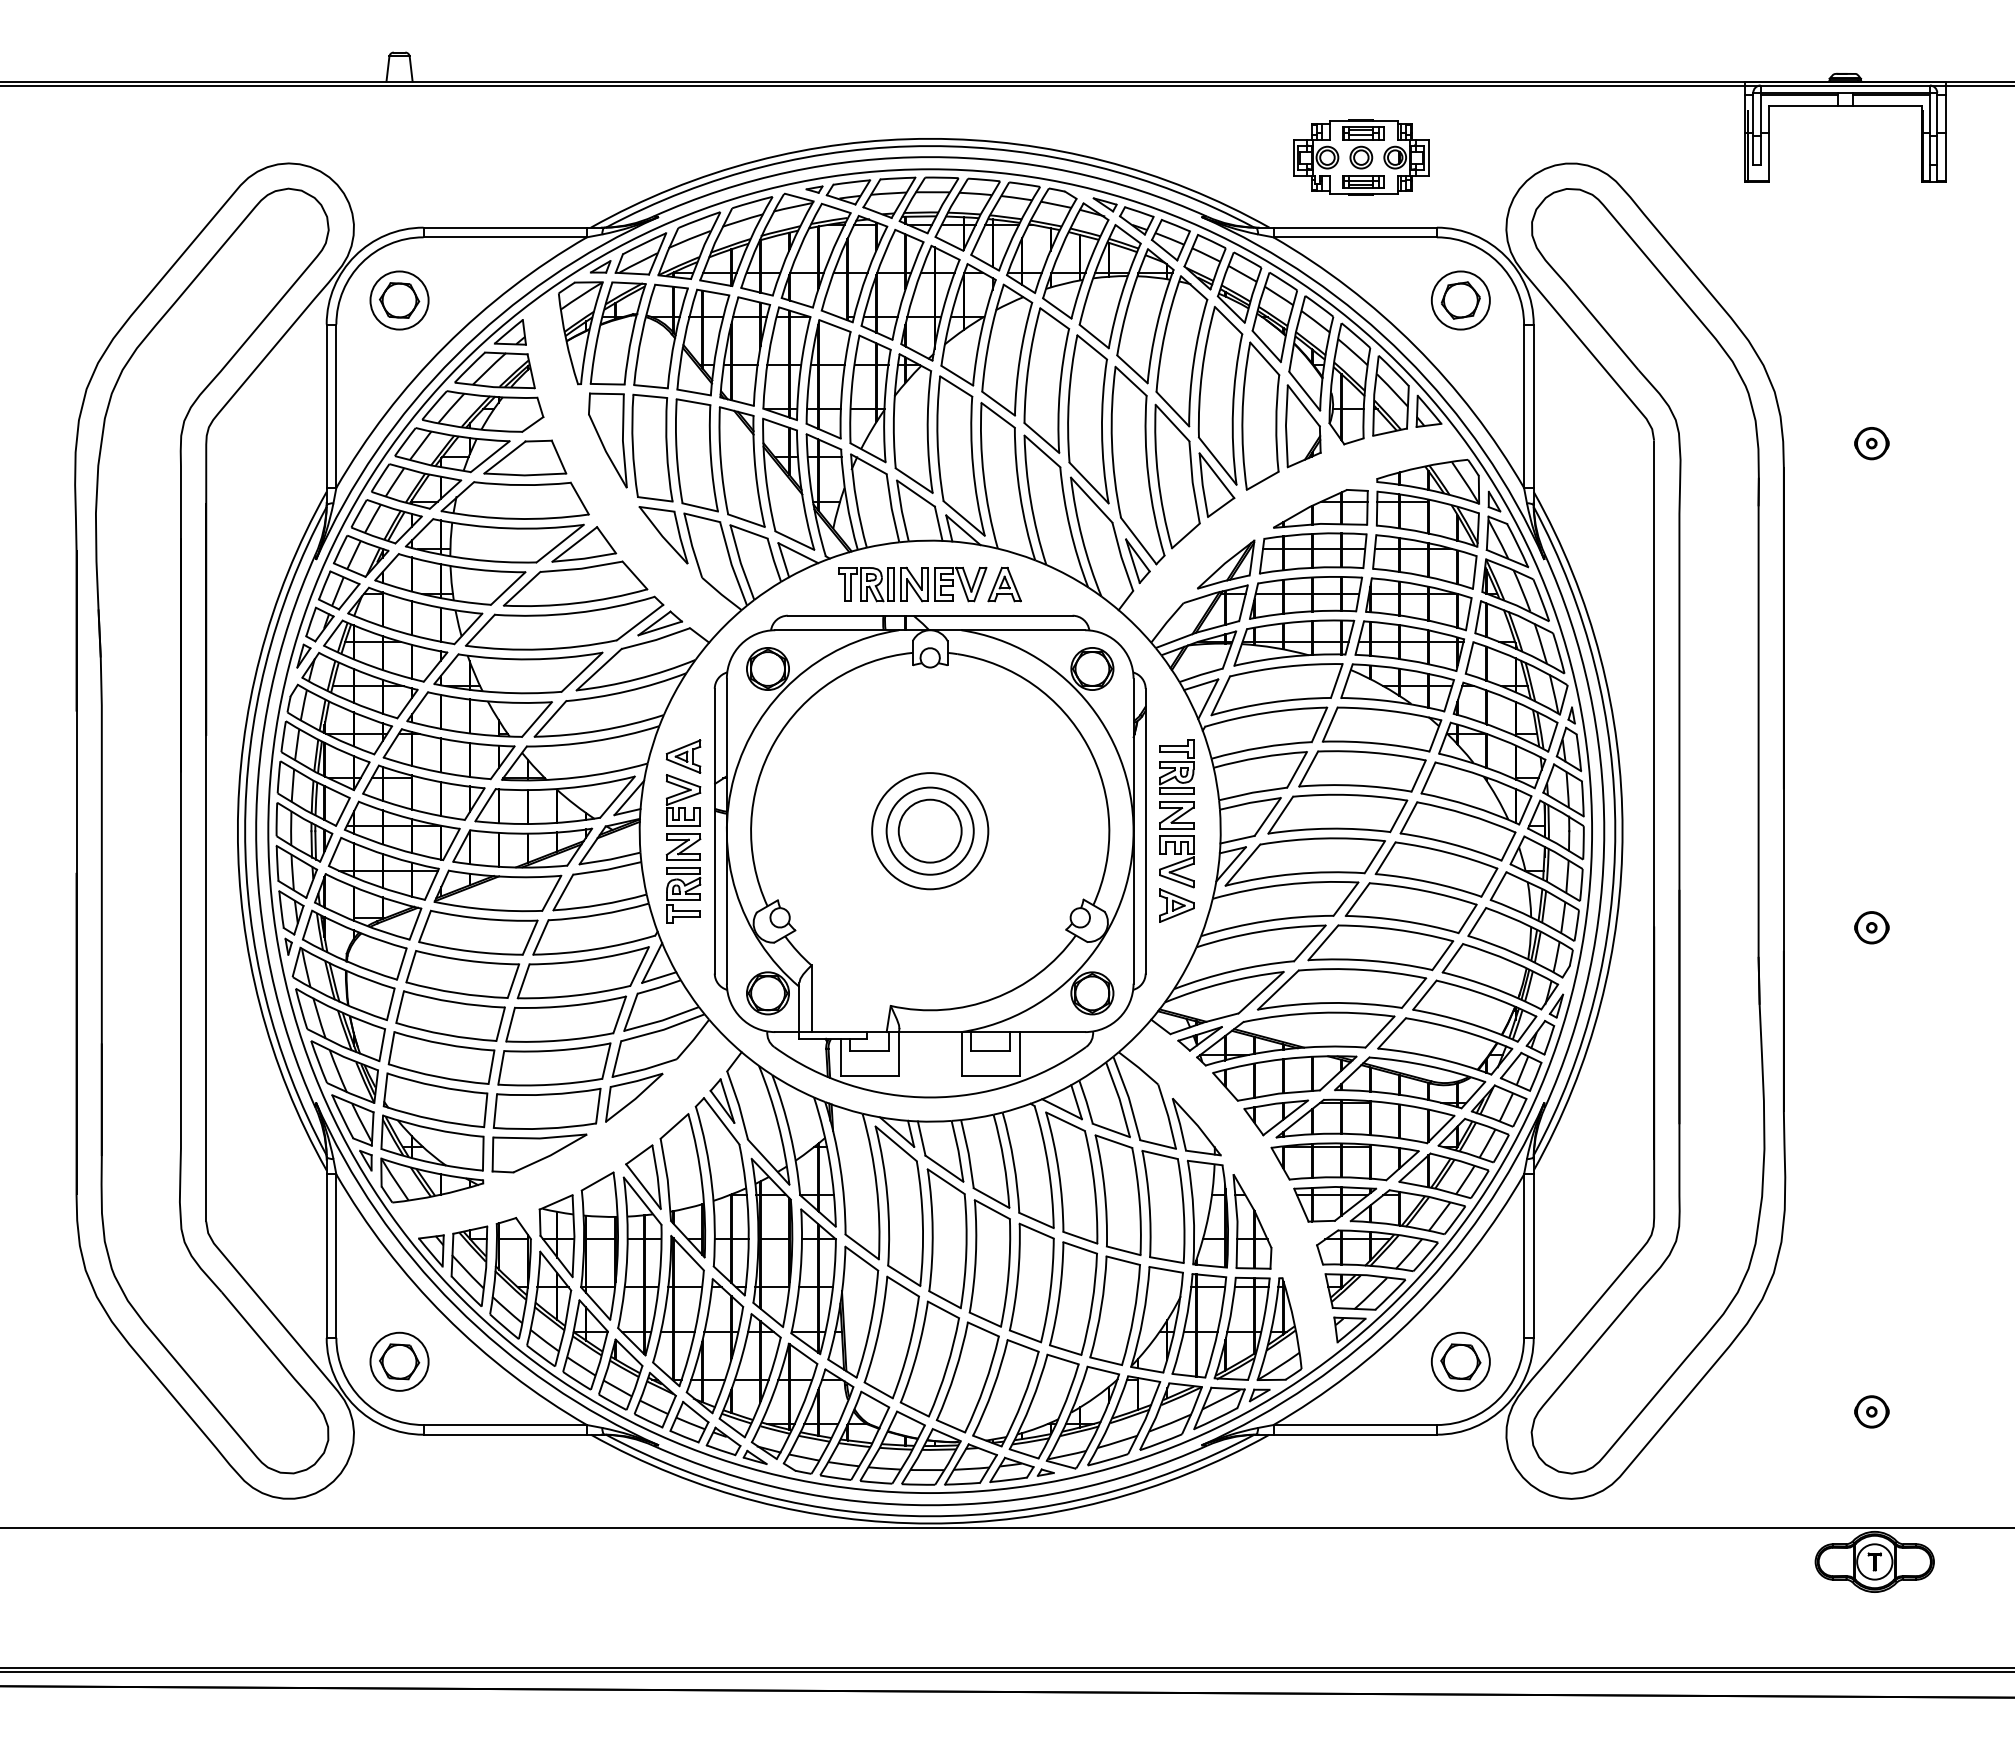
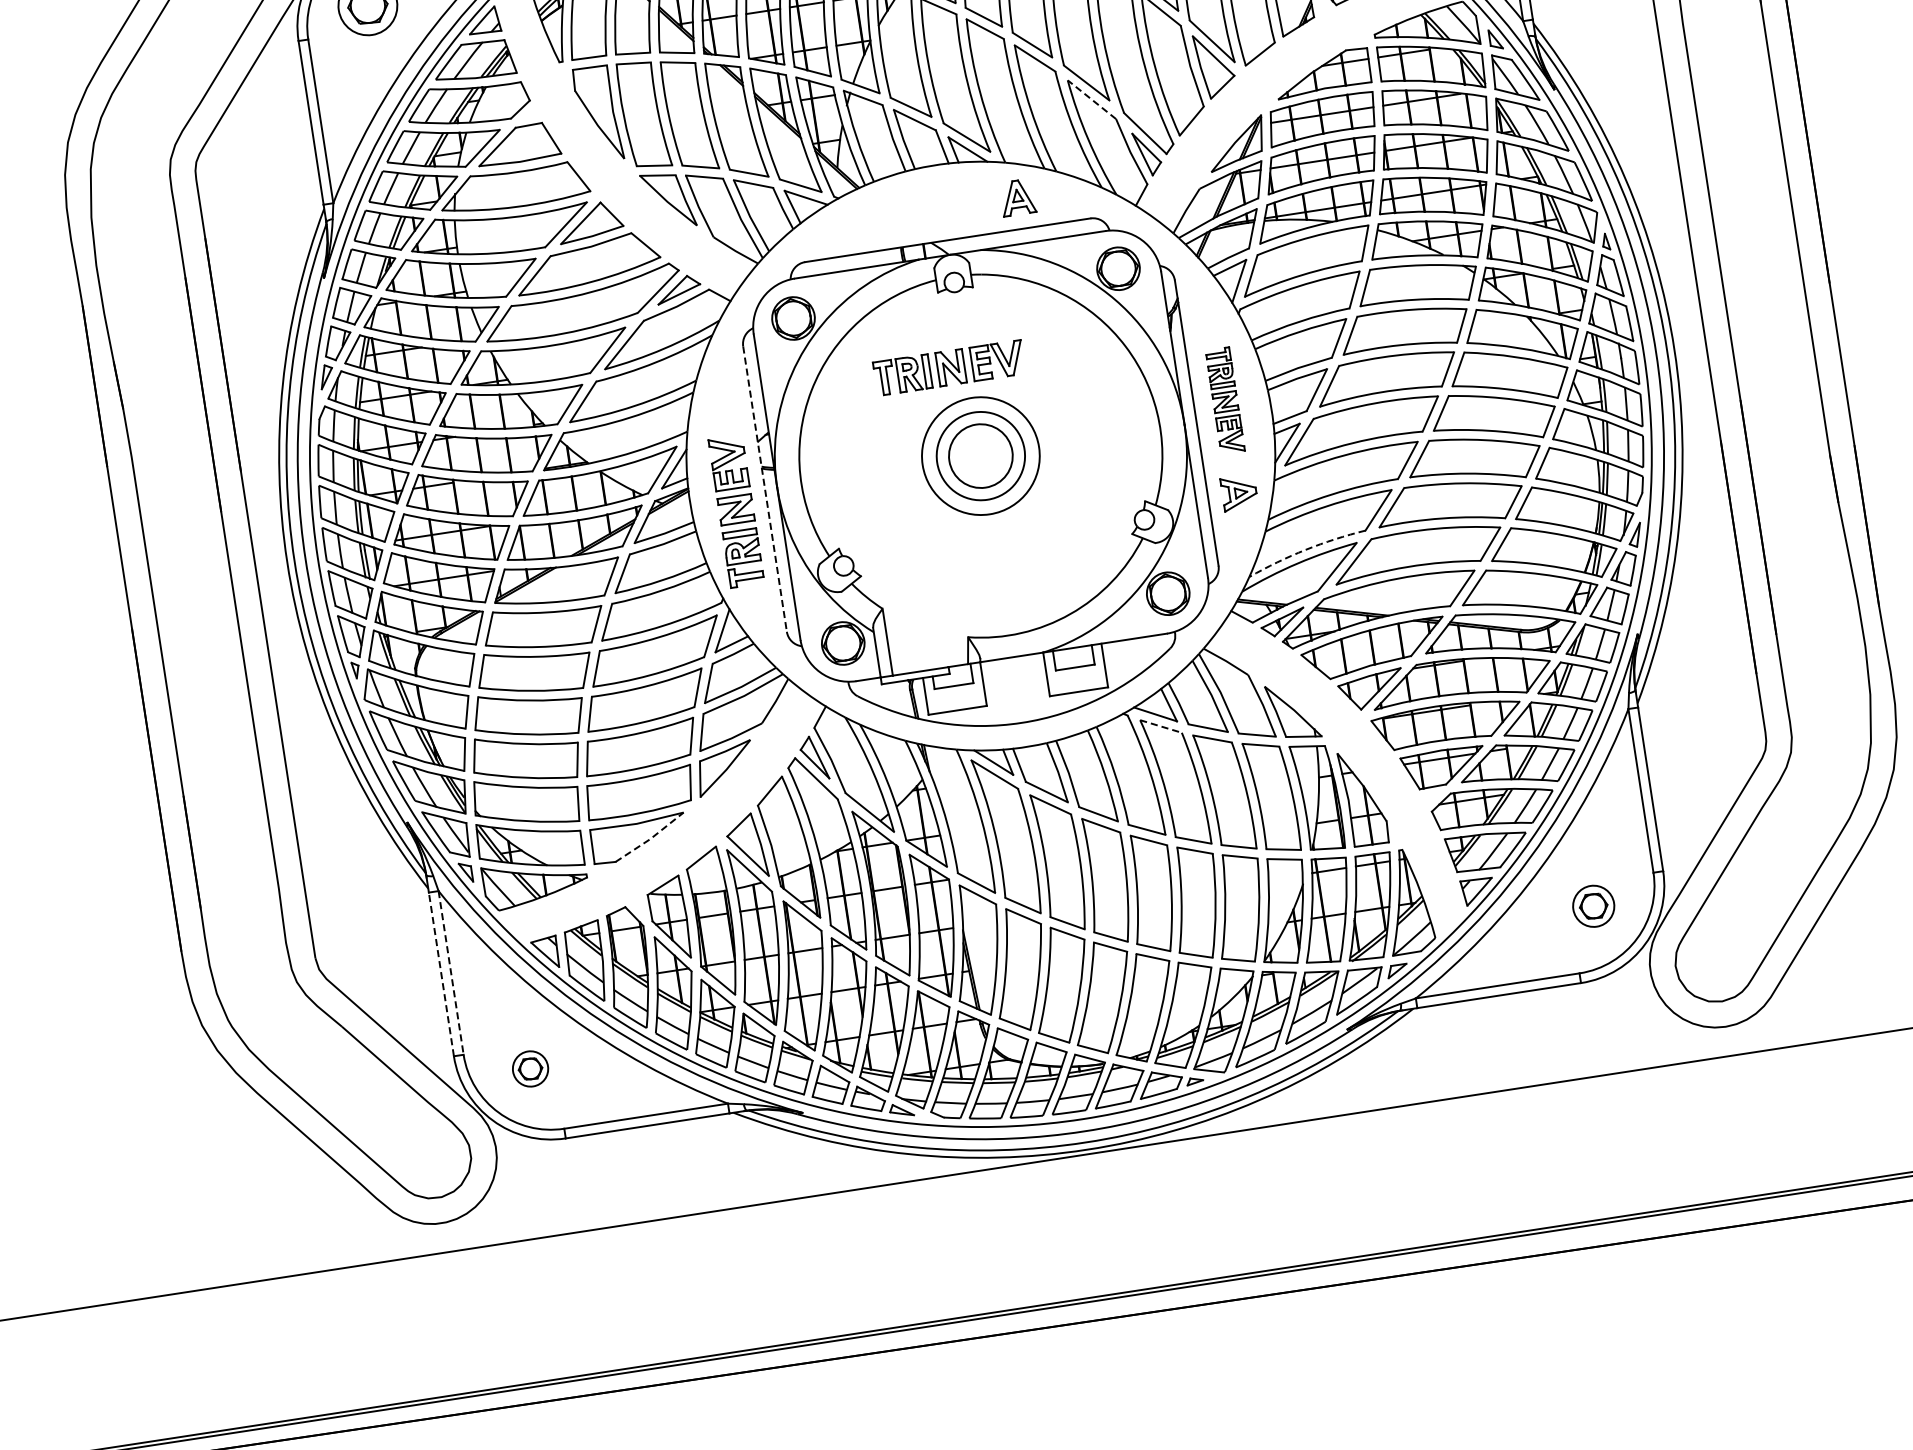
line: (1091, 500) -> (1091, 100), solid -> dashed
part: (912, 584) -> (949, 367), moved
part: (683, 756) -> (722, 419), removed
part: (1176, 813) -> (1224, 400), size x0.7
line: (714, 831) -> (764, 489), solid -> dashed
arc: (1233, 971) -> (1306, 550), solid -> dashed
line: (1066, 1121) -> (1161, 726), solid -> dashed
line: (551, 1154) -> (651, 838), solid -> dashed
line: (326, 1256) -> (441, 974), solid -> dashed
line: (336, 1256) -> (451, 973), solid -> dashed
part: (399, 1361) -> (530, 1068), size x0.6
part: (1460, 1361) -> (1593, 906), size x0.7

